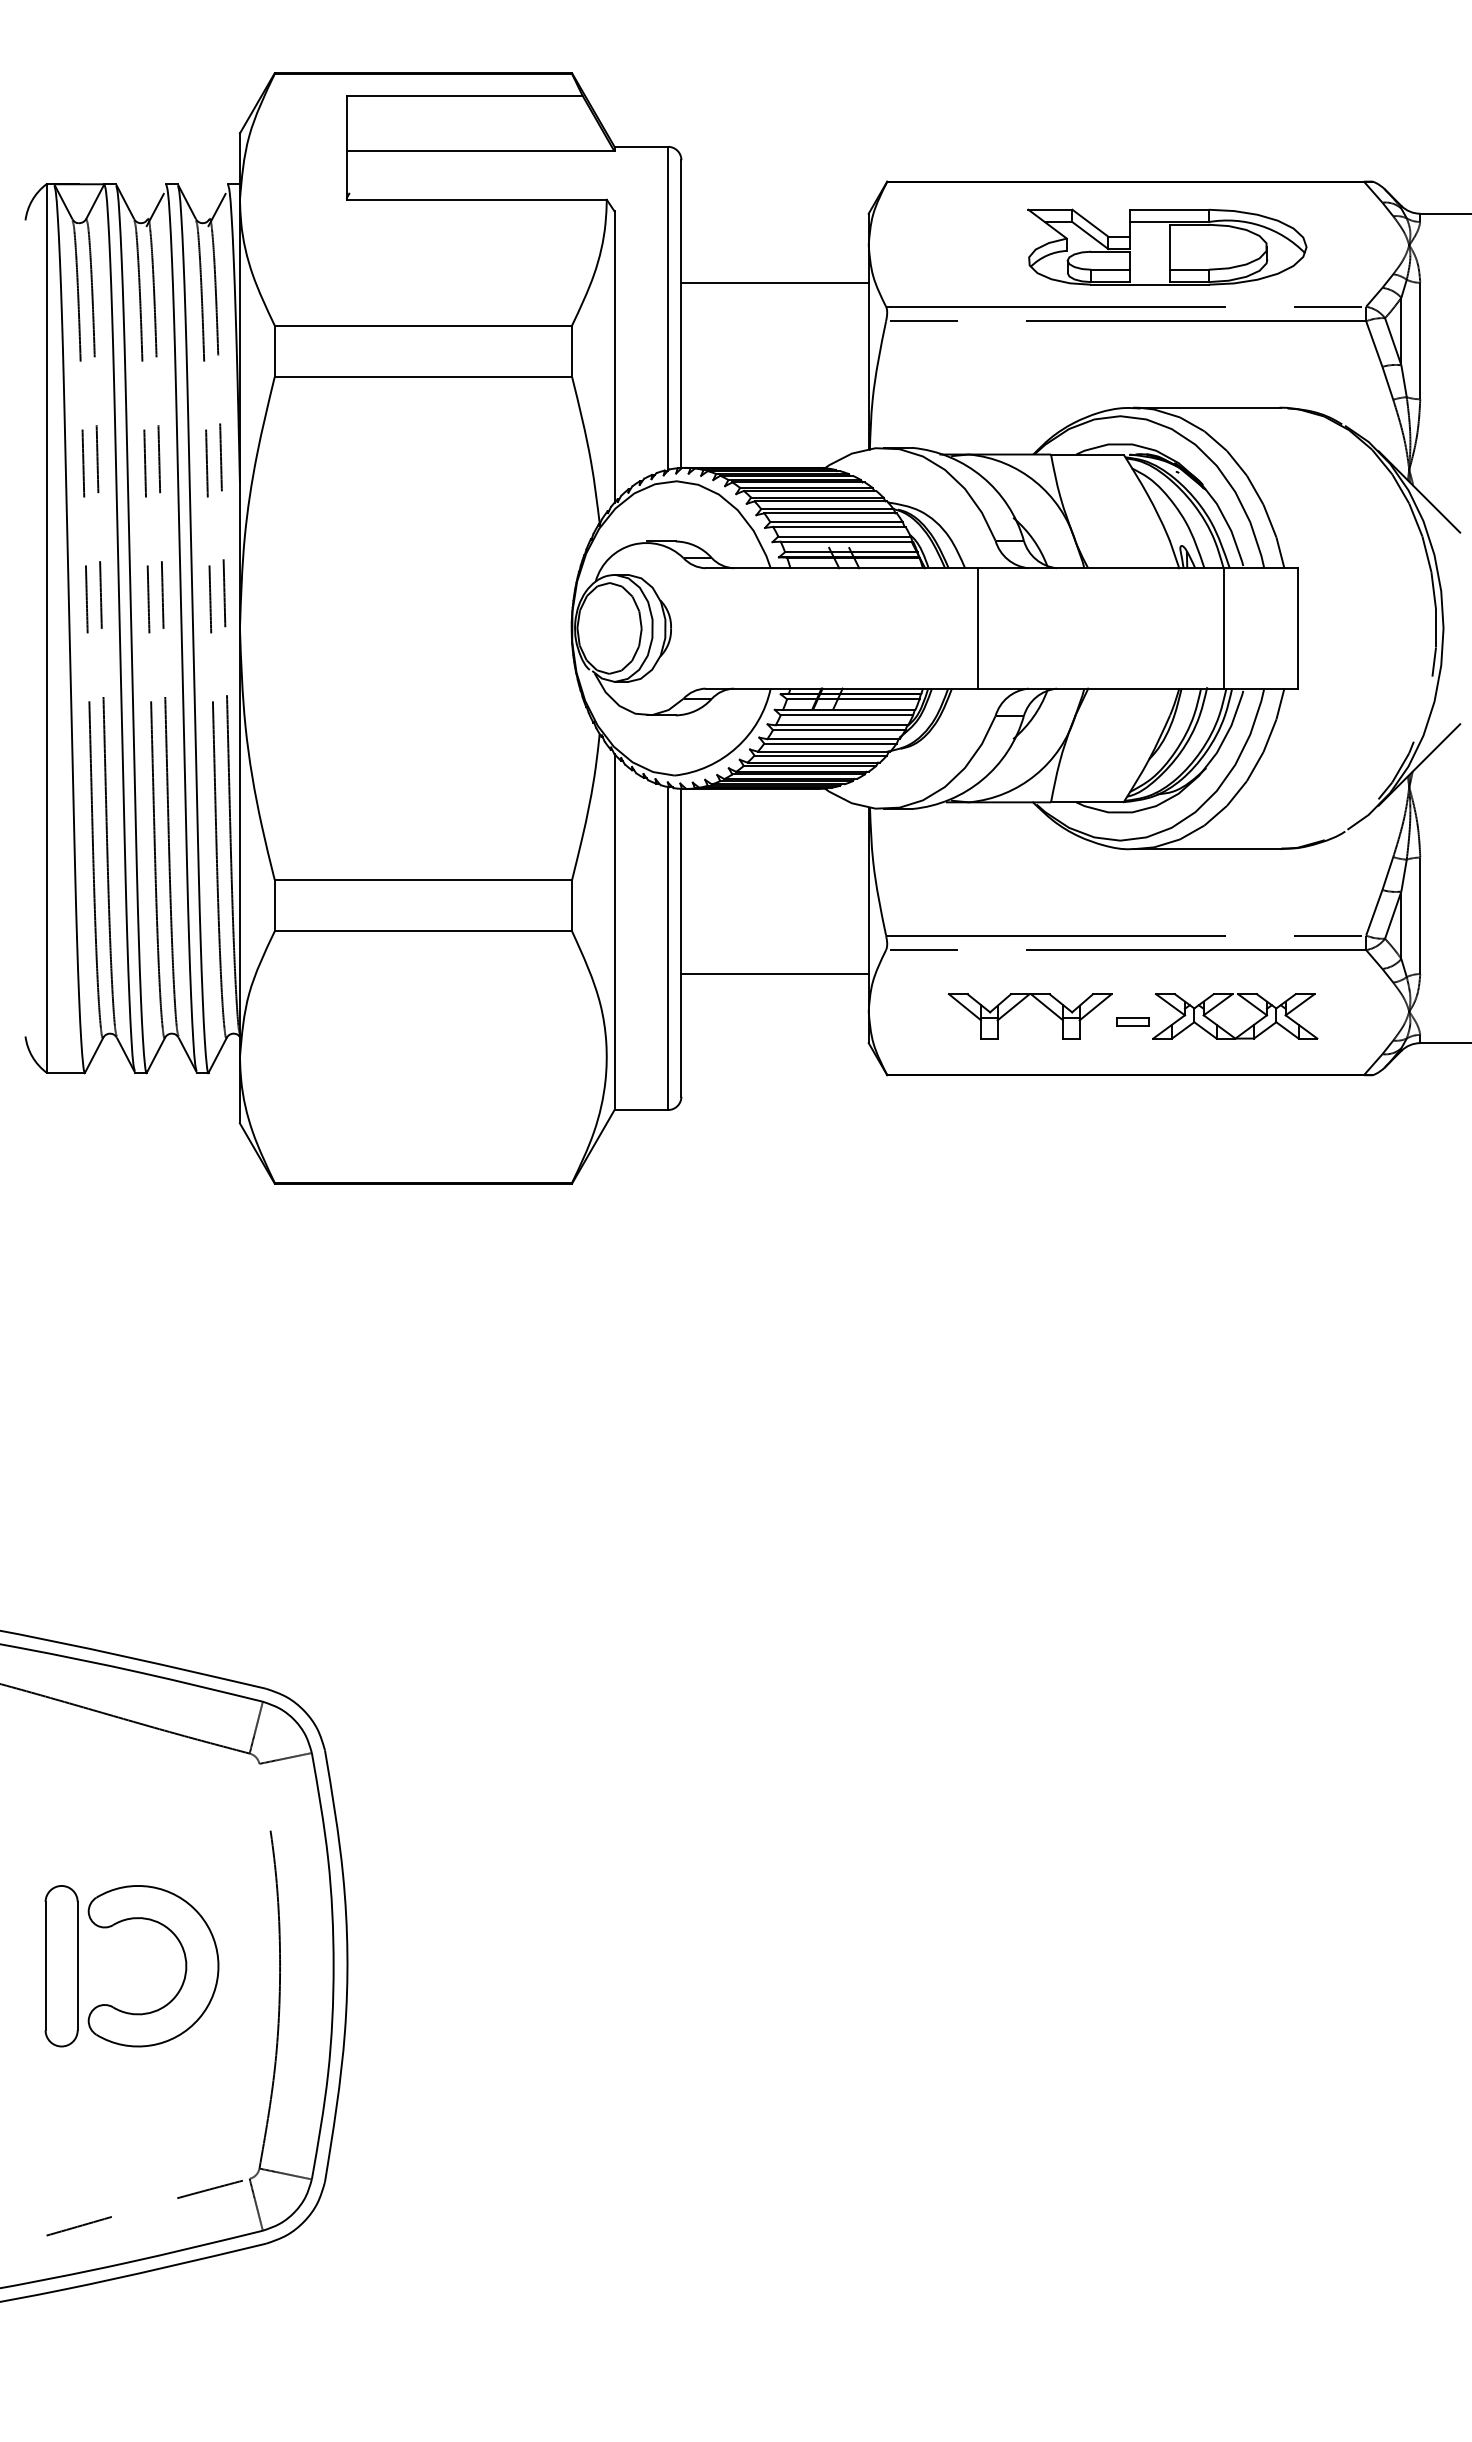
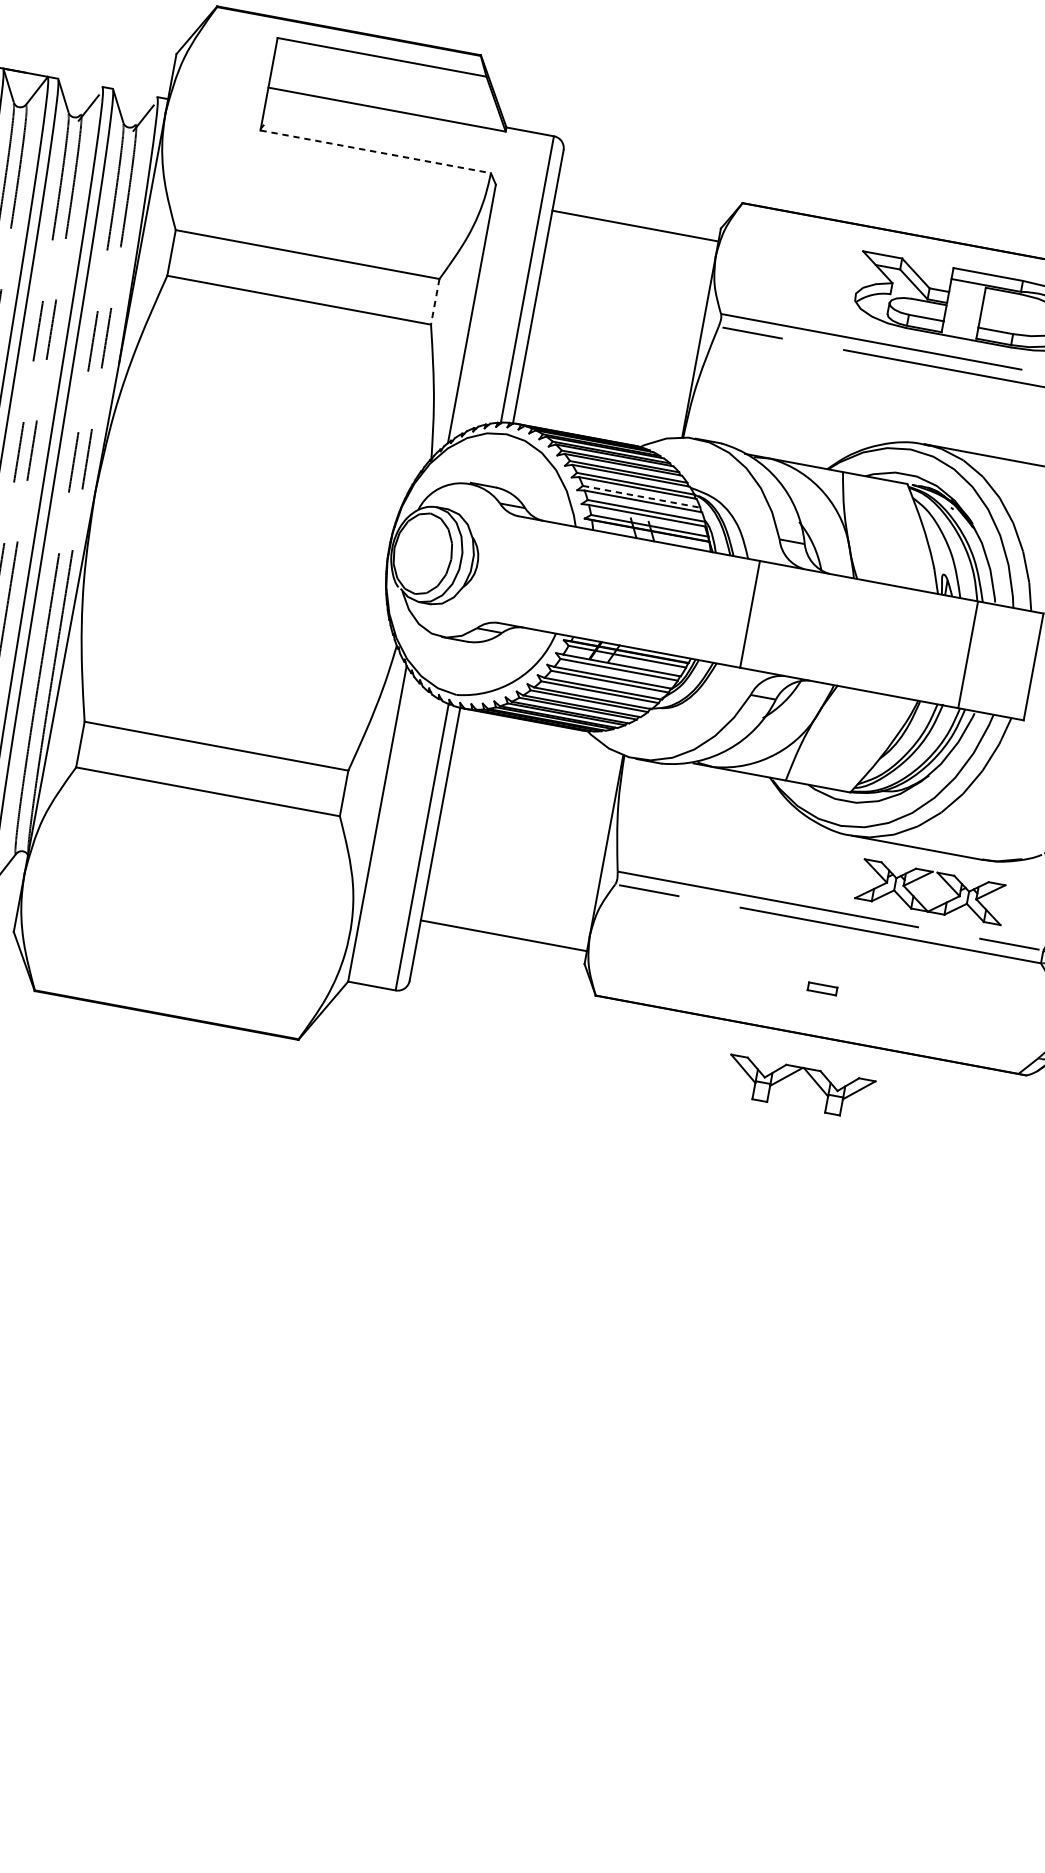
line: (476, 199) -> (375, 151), solid -> dashed
line: (774, 283) -> (634, 226), moved
line: (572, 351) -> (435, 302), solid -> dashed
line: (837, 522) -> (642, 497), solid -> dashed
line: (774, 973) -> (503, 935), moved
part: (1021, 1002) -> (794, 1073), moved
part: (1226, 1030) -> (921, 903), moved

